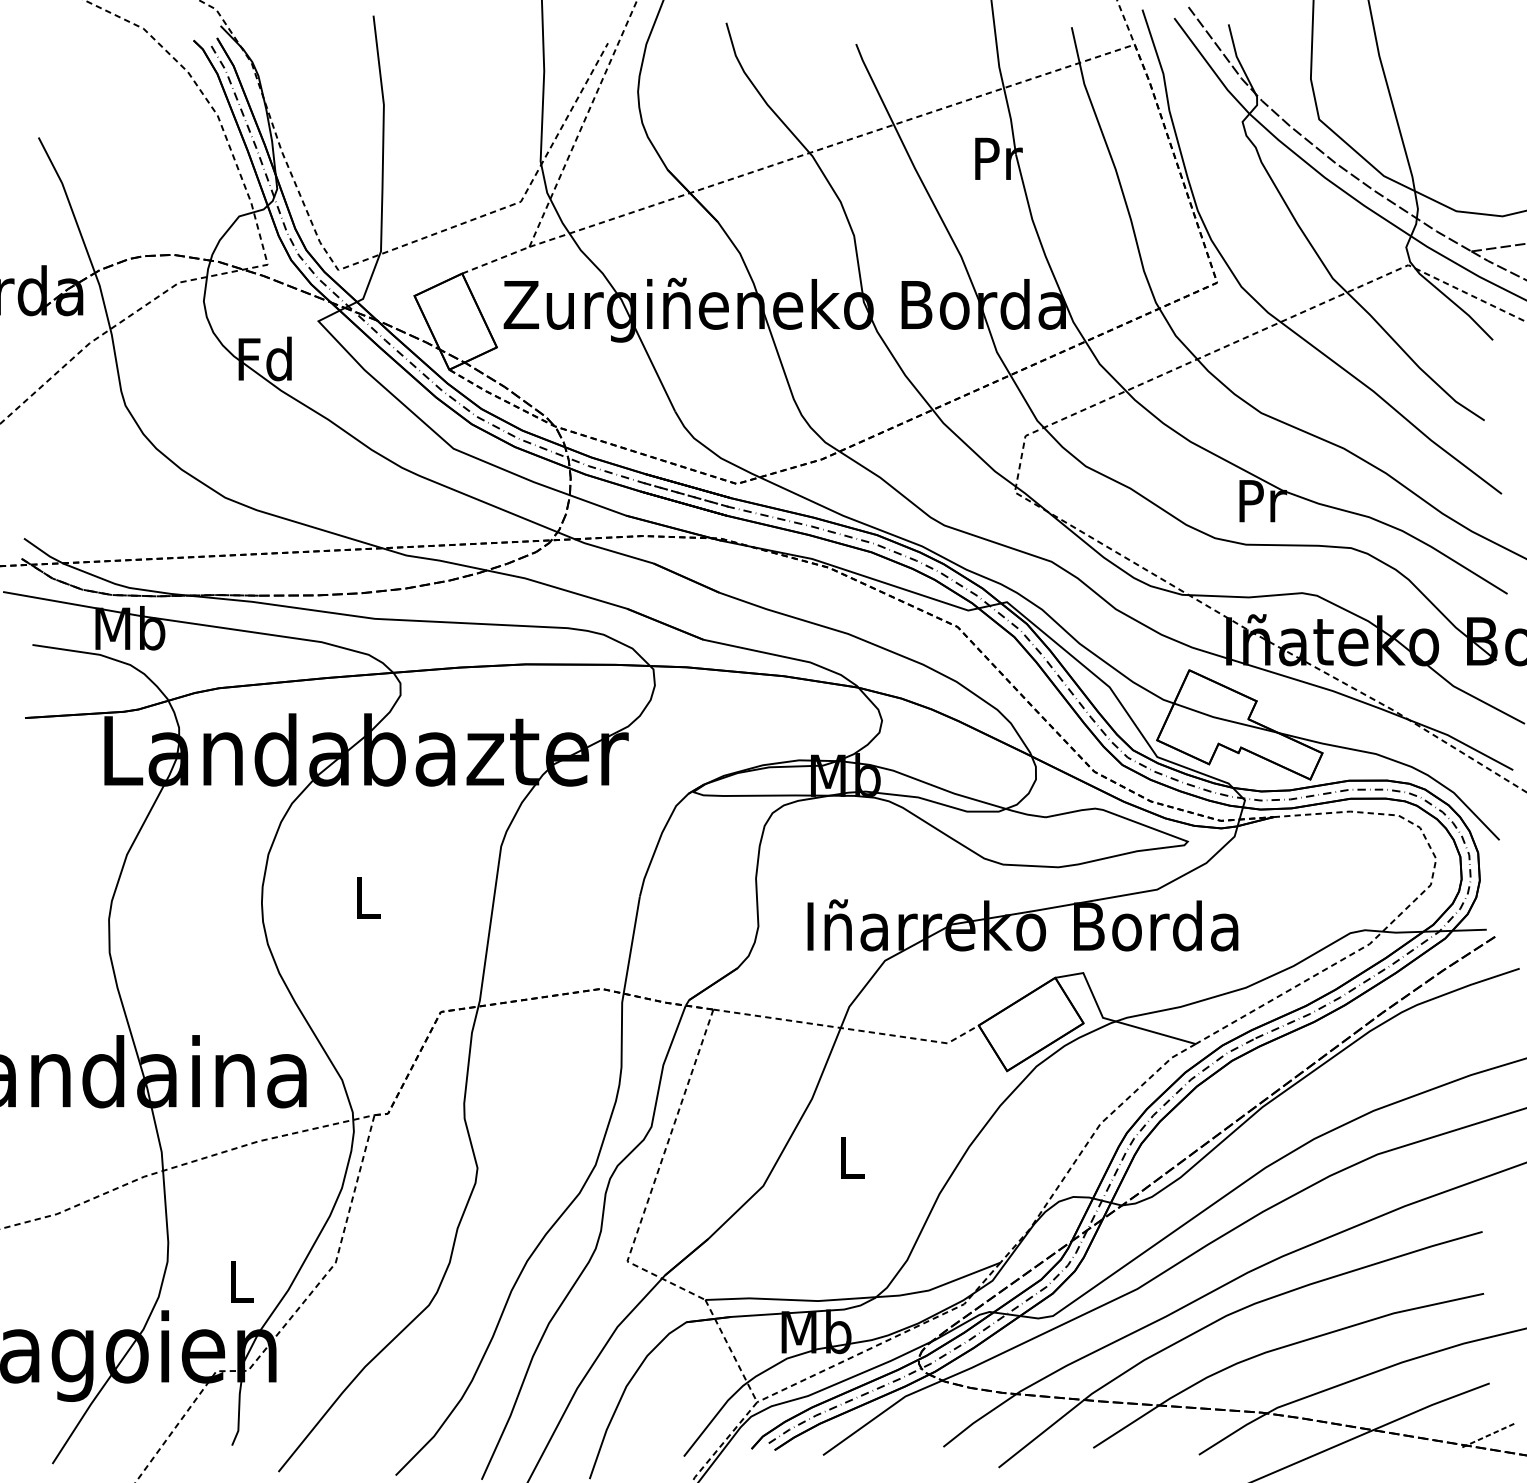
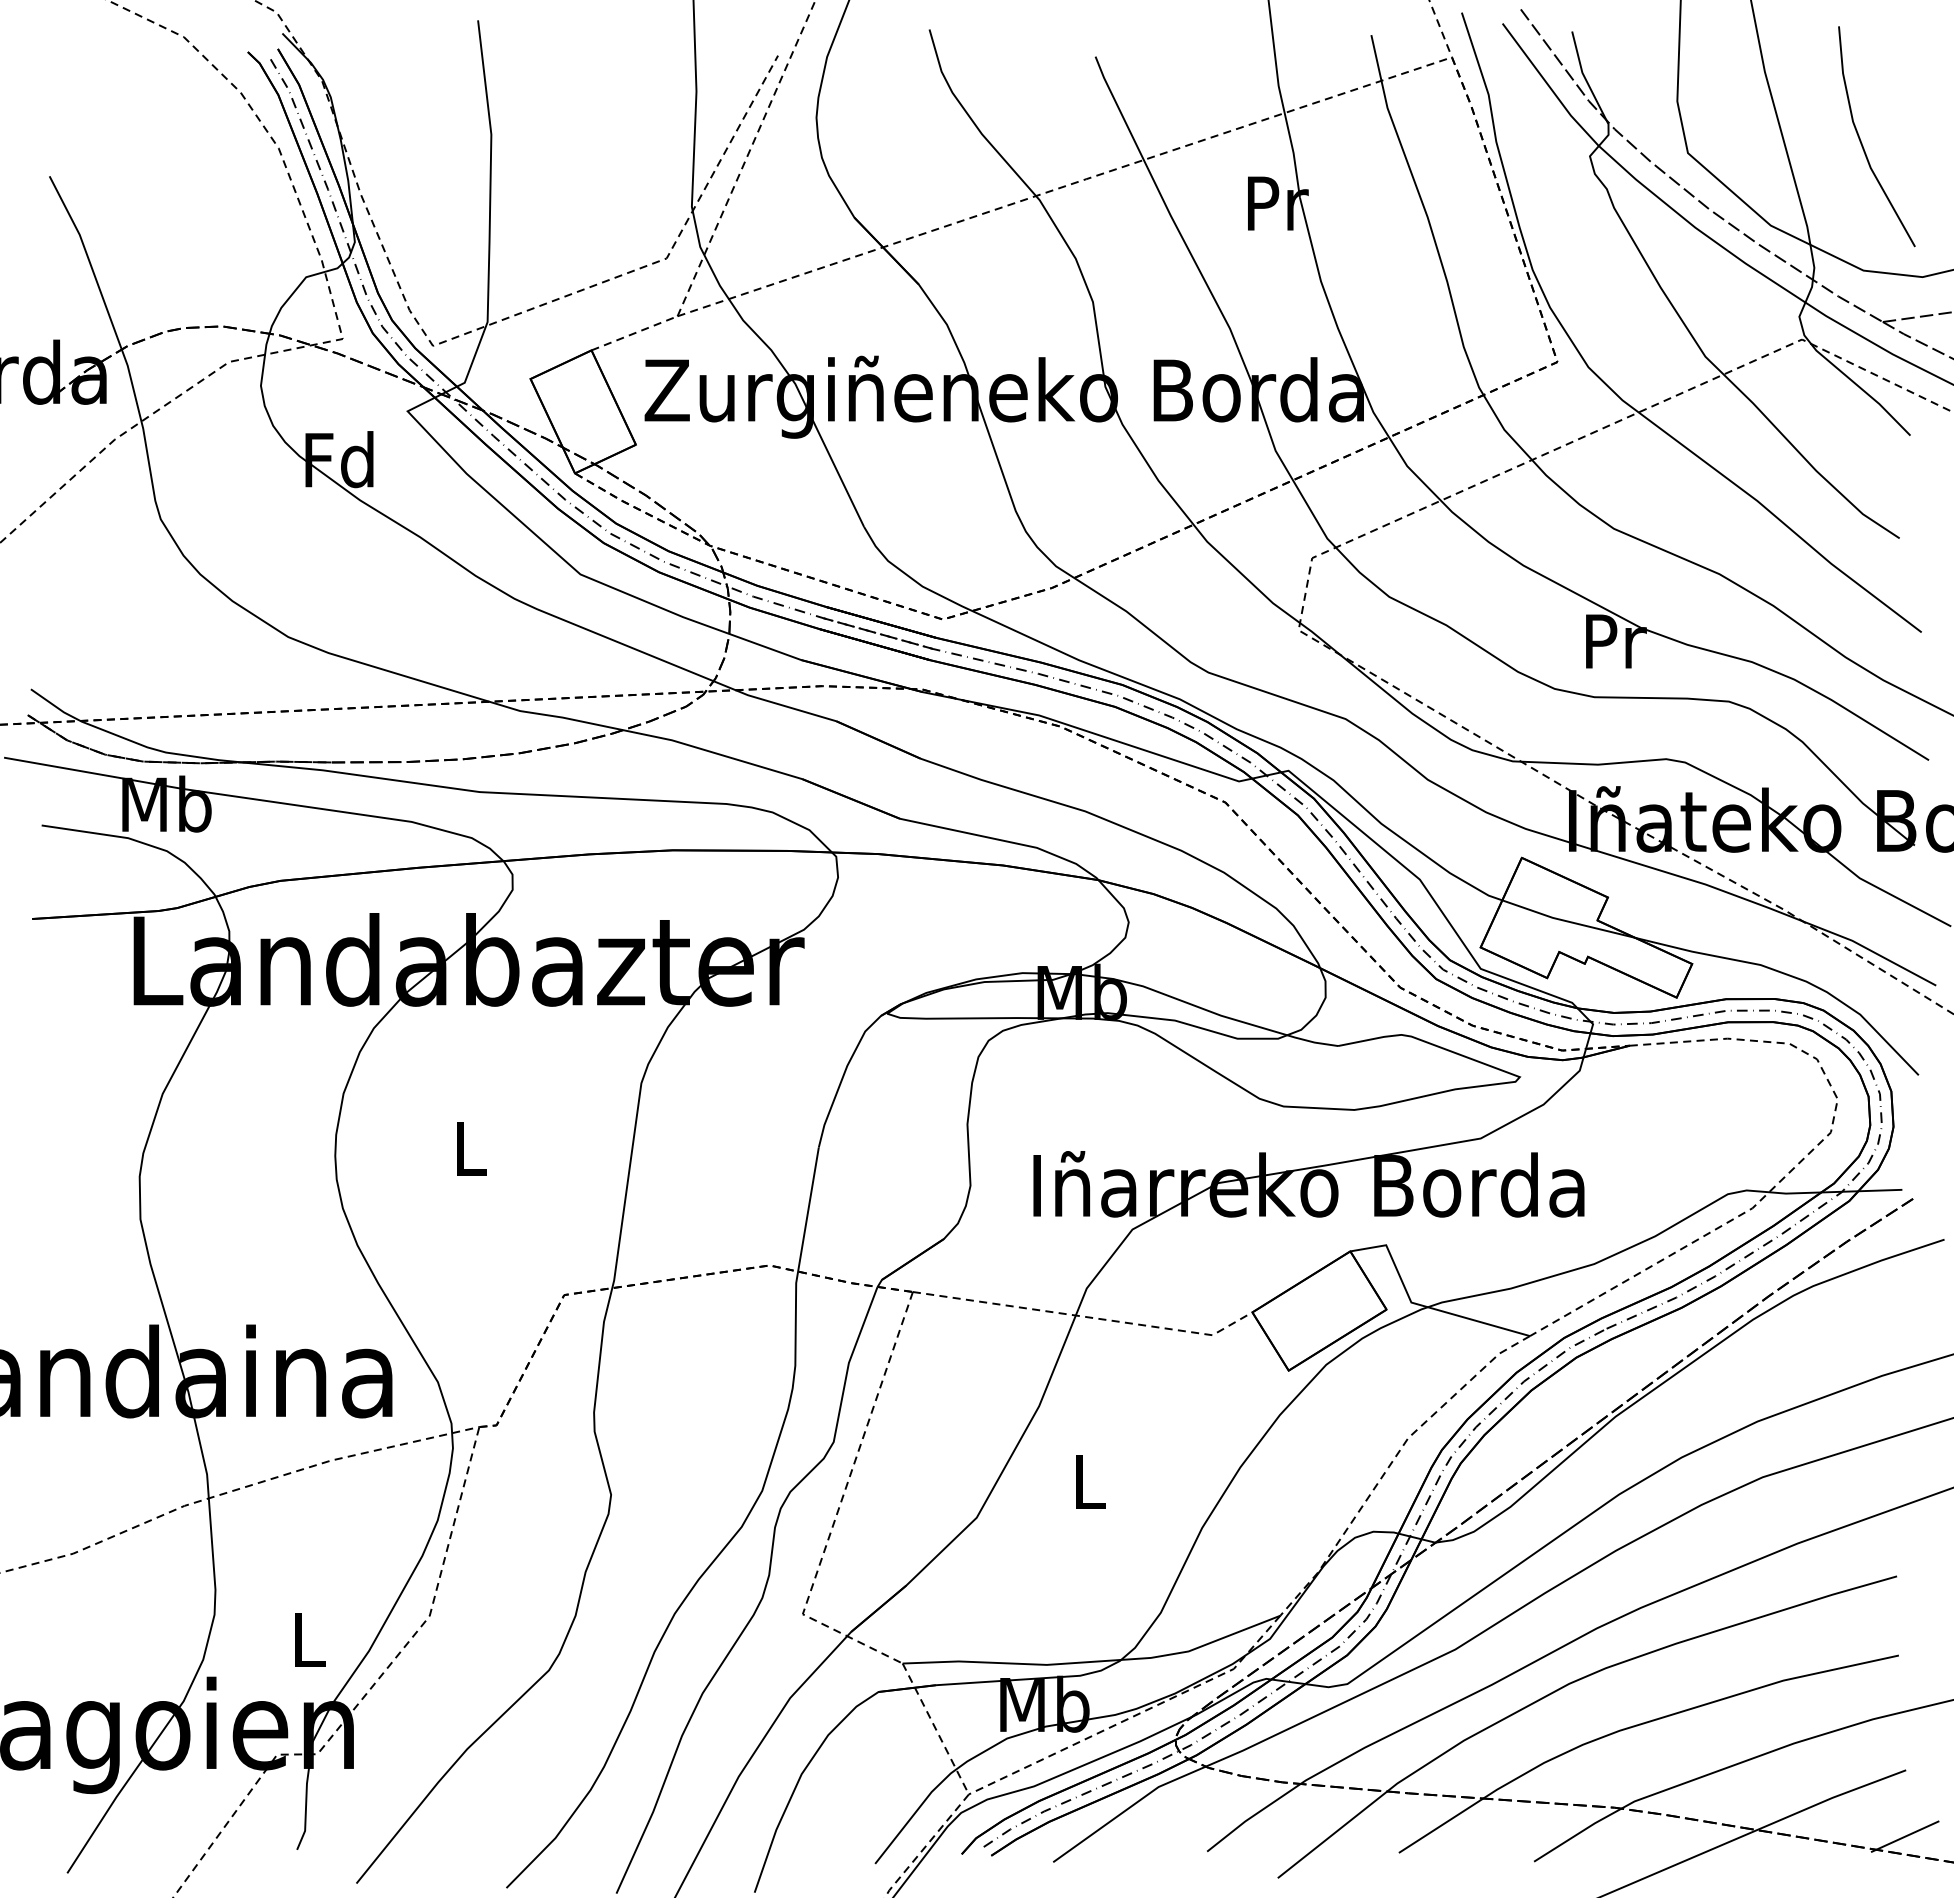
line: (1454, 109) -> (1861, 140), added
line: (1489, 1435) -> (1905, 1836), dashed -> solid

